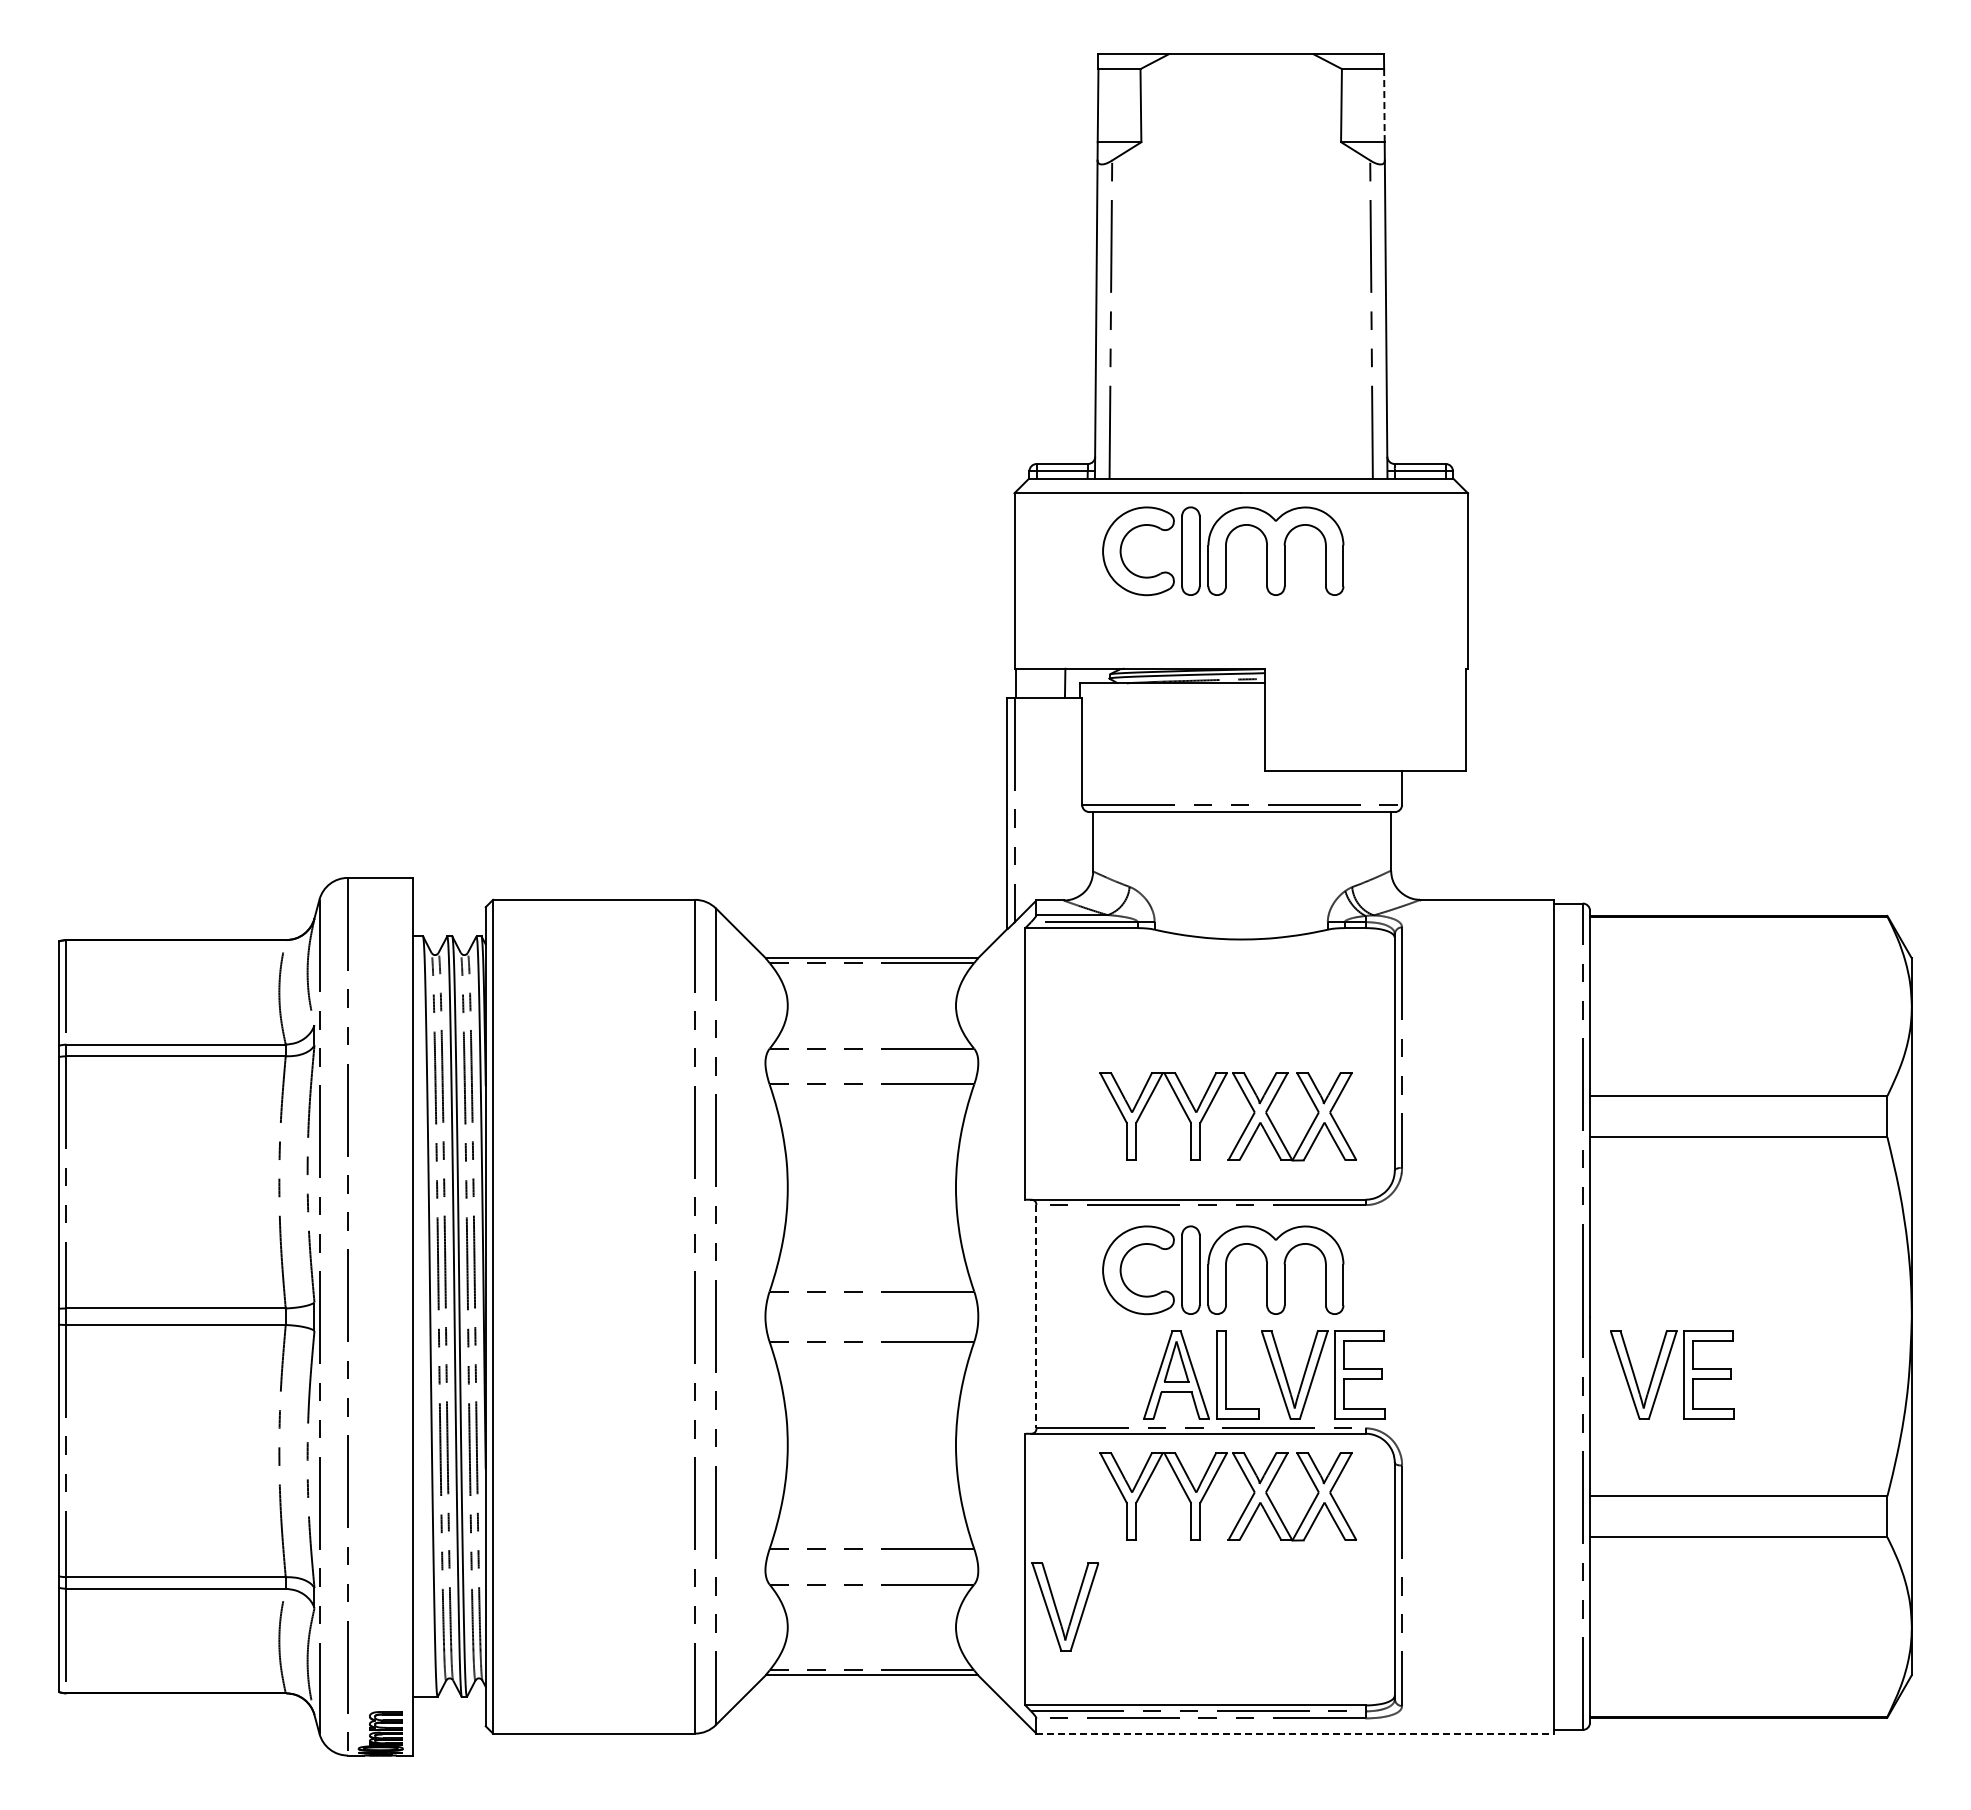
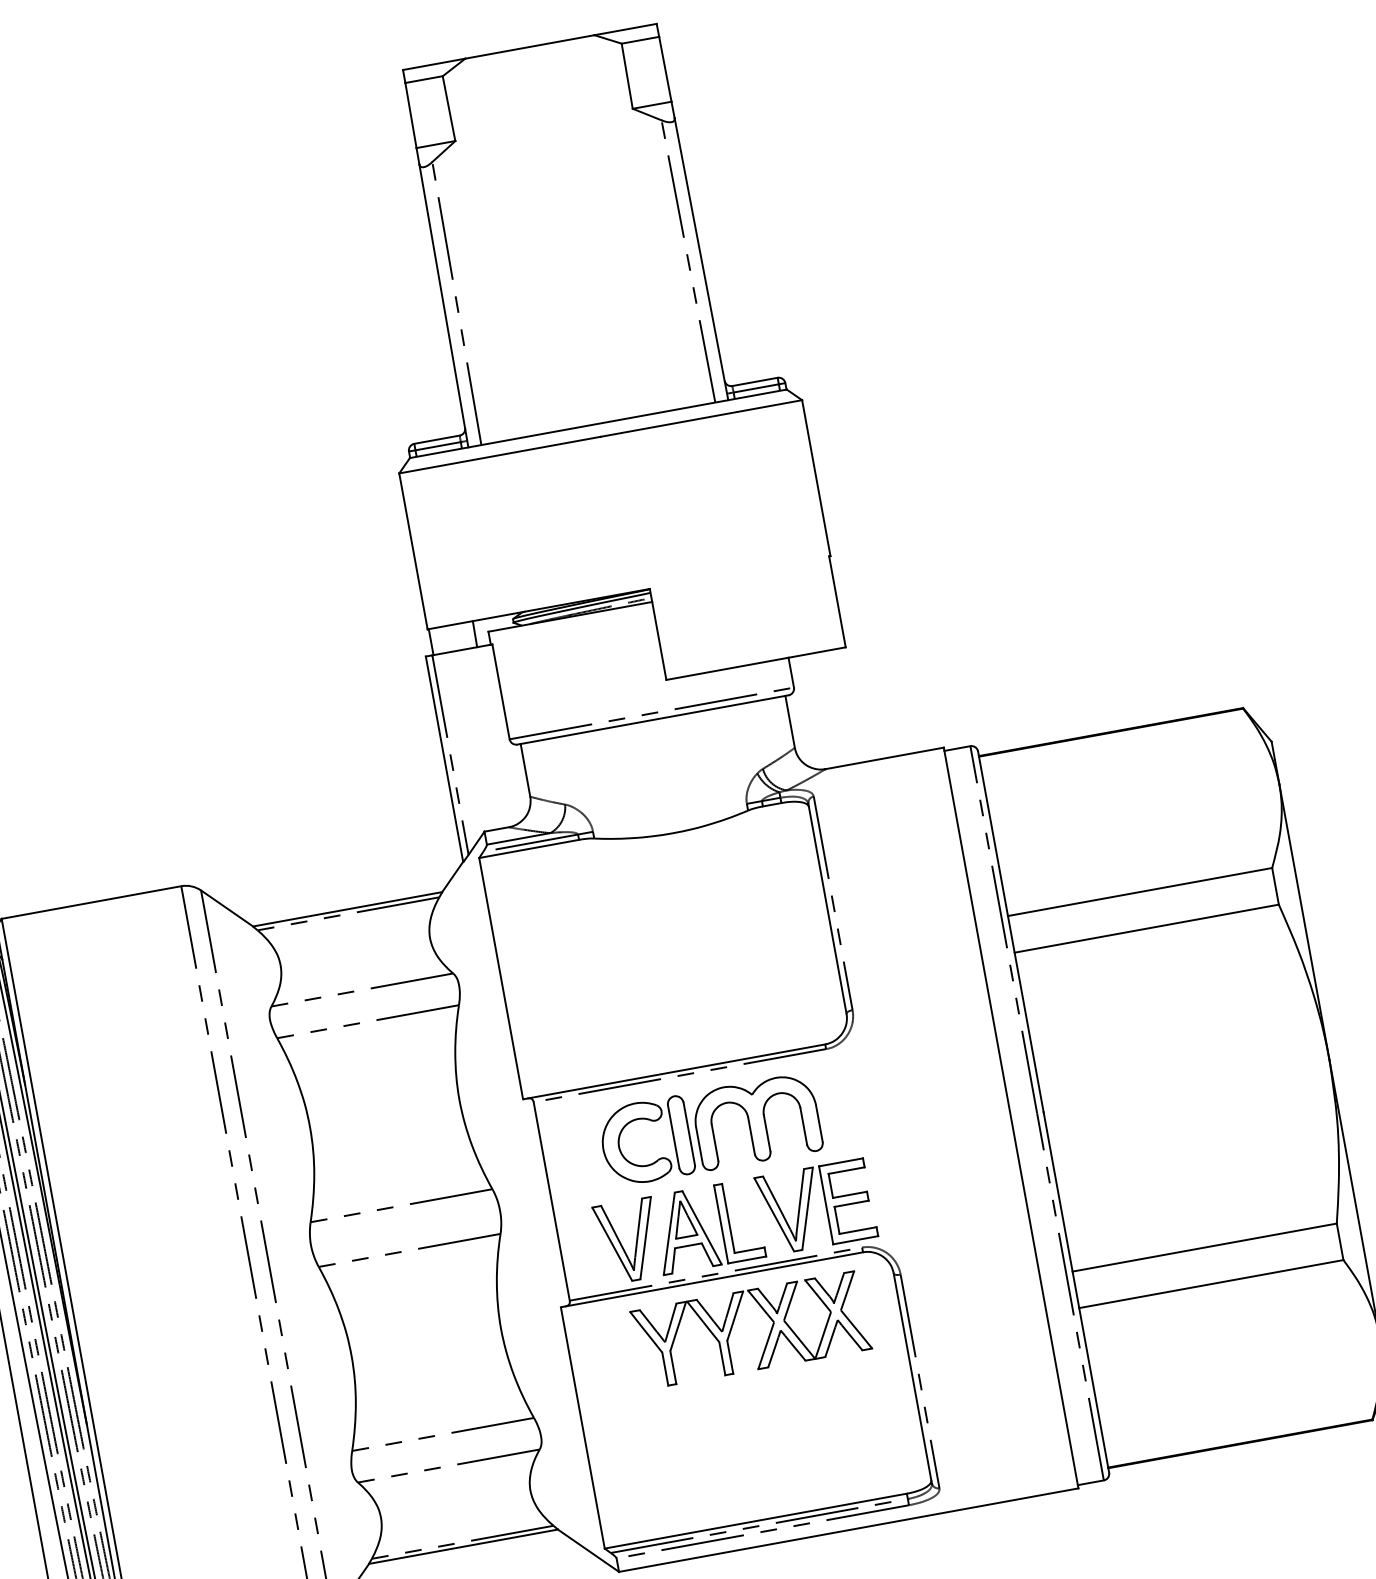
line: (1384, 105) -> (665, 69), dashed -> solid
part: (1223, 551) -> (594, 491), removed
part: (1209, 1108) -> (671, 988), removed
line: (1036, 1316) -> (551, 1201), dashed -> solid
part: (1665, 1370) -> (1119, 1147), removed
part: (1057, 1609) -> (622, 1244), moved
line: (1294, 1733) -> (848, 1530), dashed -> solid

